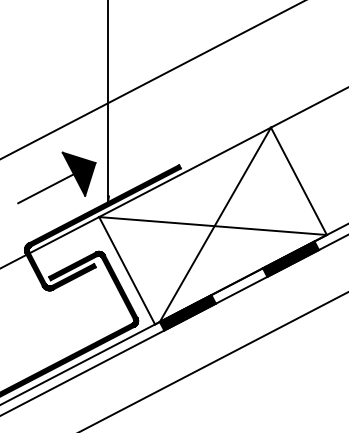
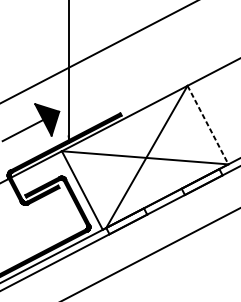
line: (298, 181) -> (207, 125), solid -> dashed
fill: (290, 258) -> (201, 181), removed
fill: (187, 312) -> (126, 221), removed

